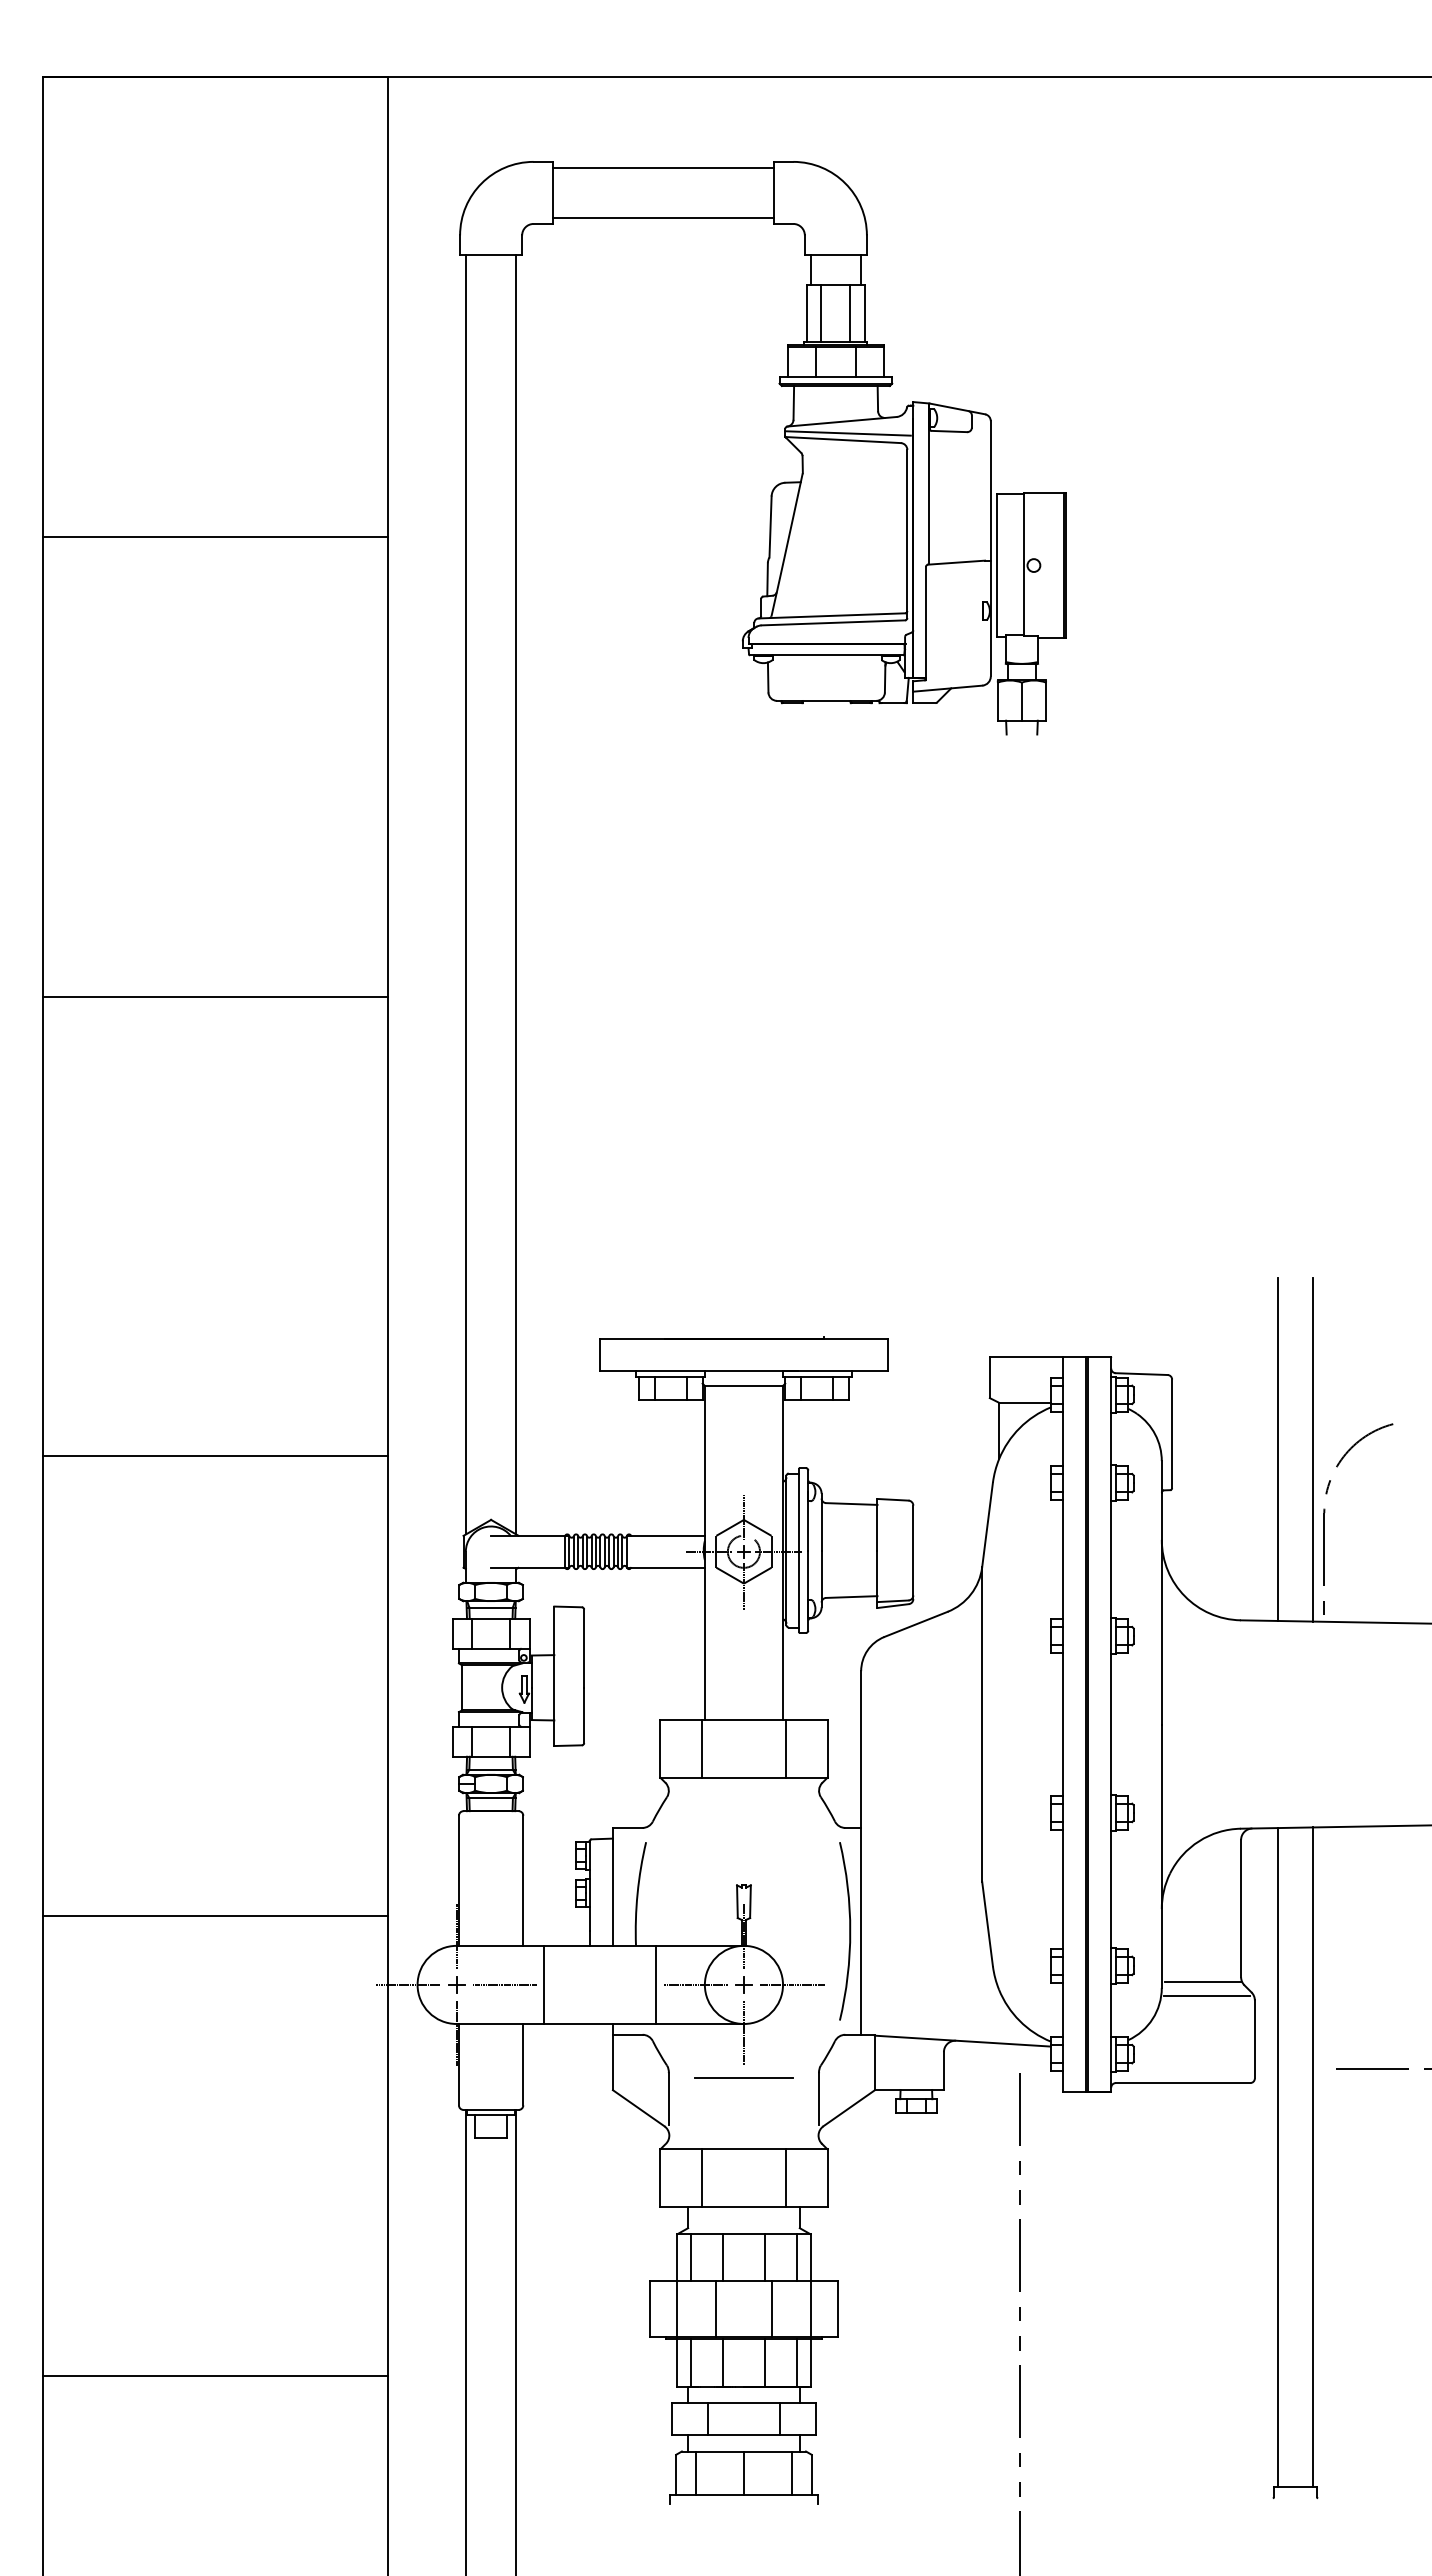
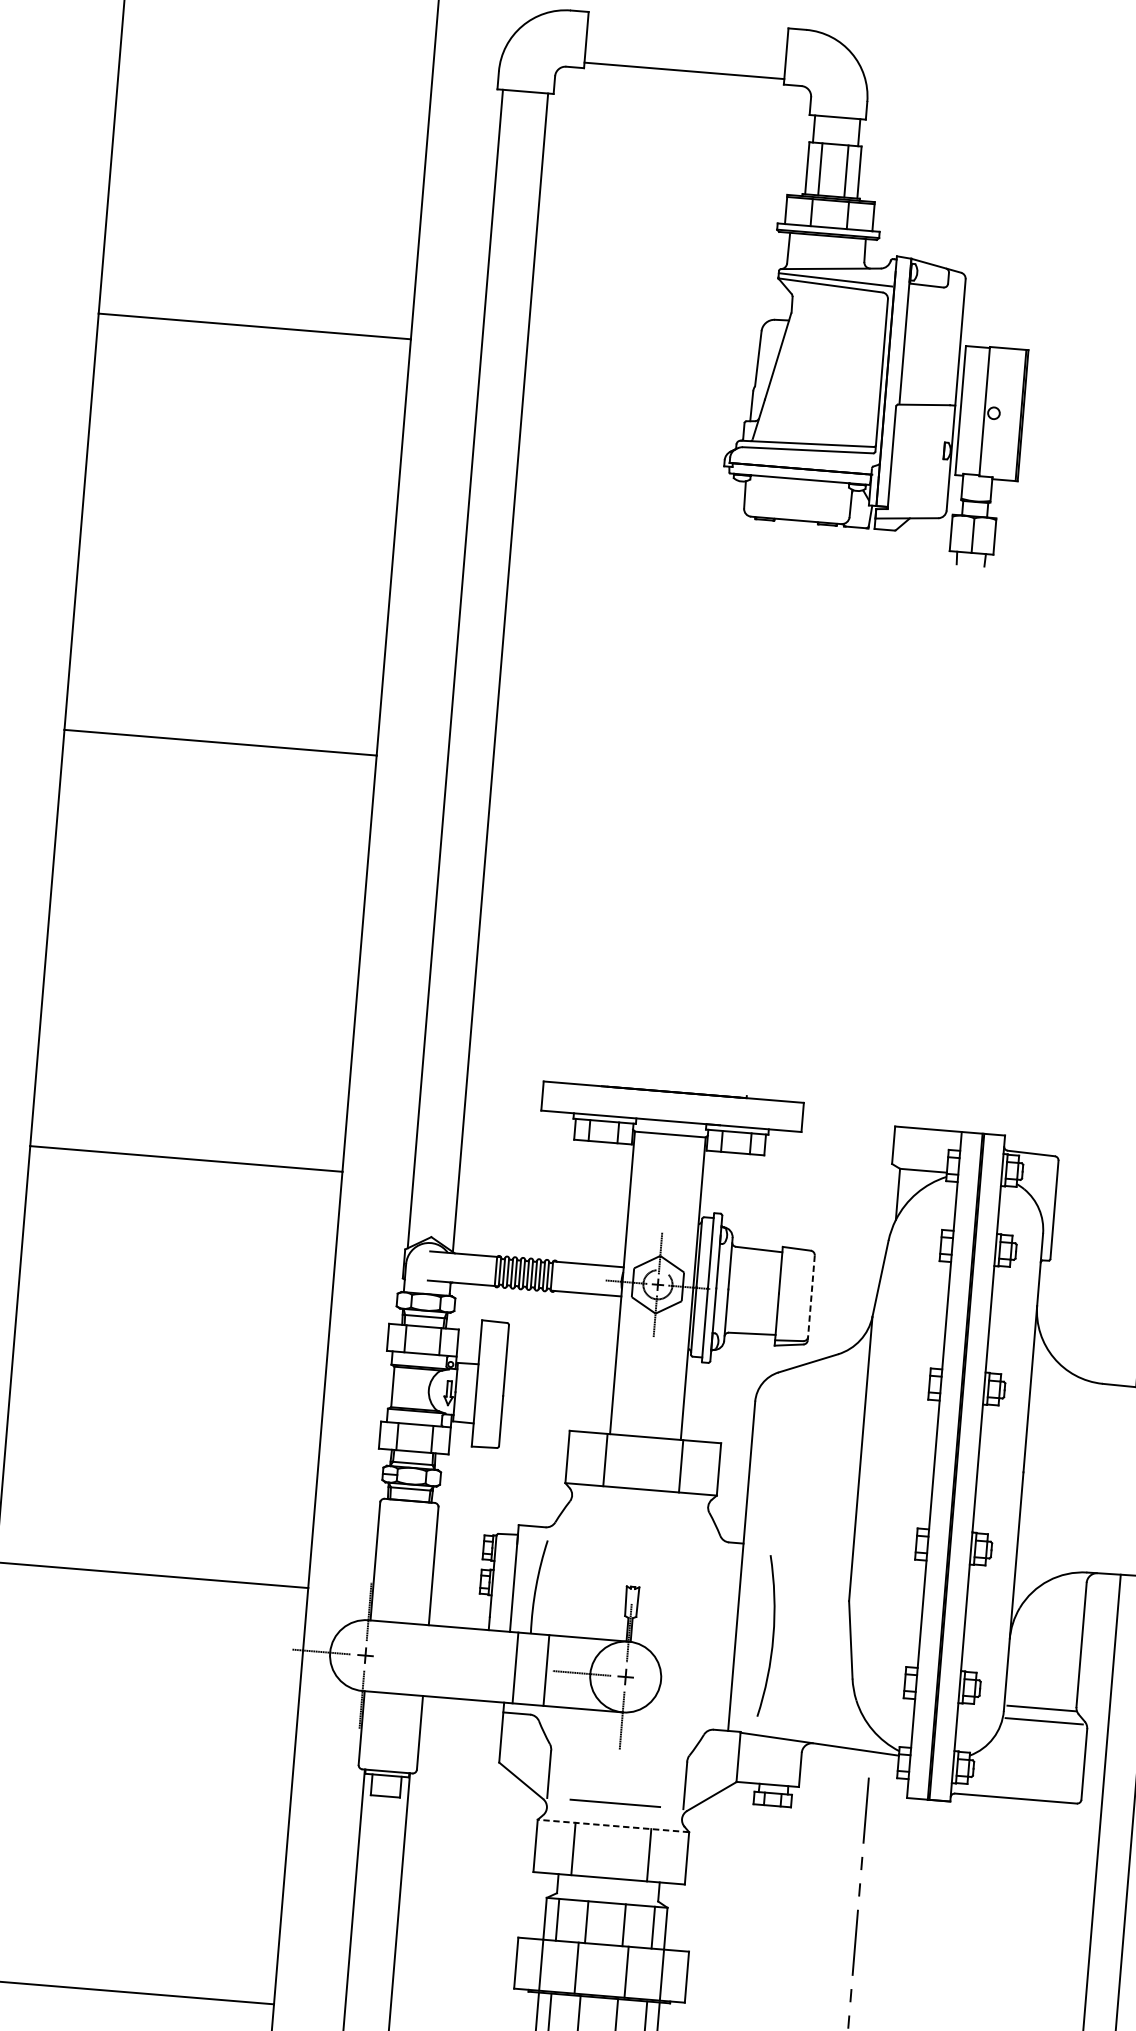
line: (663, 167) -> (688, 25), removed
line: (913, 1552) -> (811, 1298), solid -> dashed
arc: (849, 1931) -> (772, 1636), moved
line: (504, 1984) -> (408, 1658), removed
line: (544, 1984) -> (515, 1667), moved
line: (792, 1984) -> (669, 1680), removed
line: (743, 2077) -> (614, 1802), moved
line: (743, 2149) -> (613, 1826), solid -> dashed

